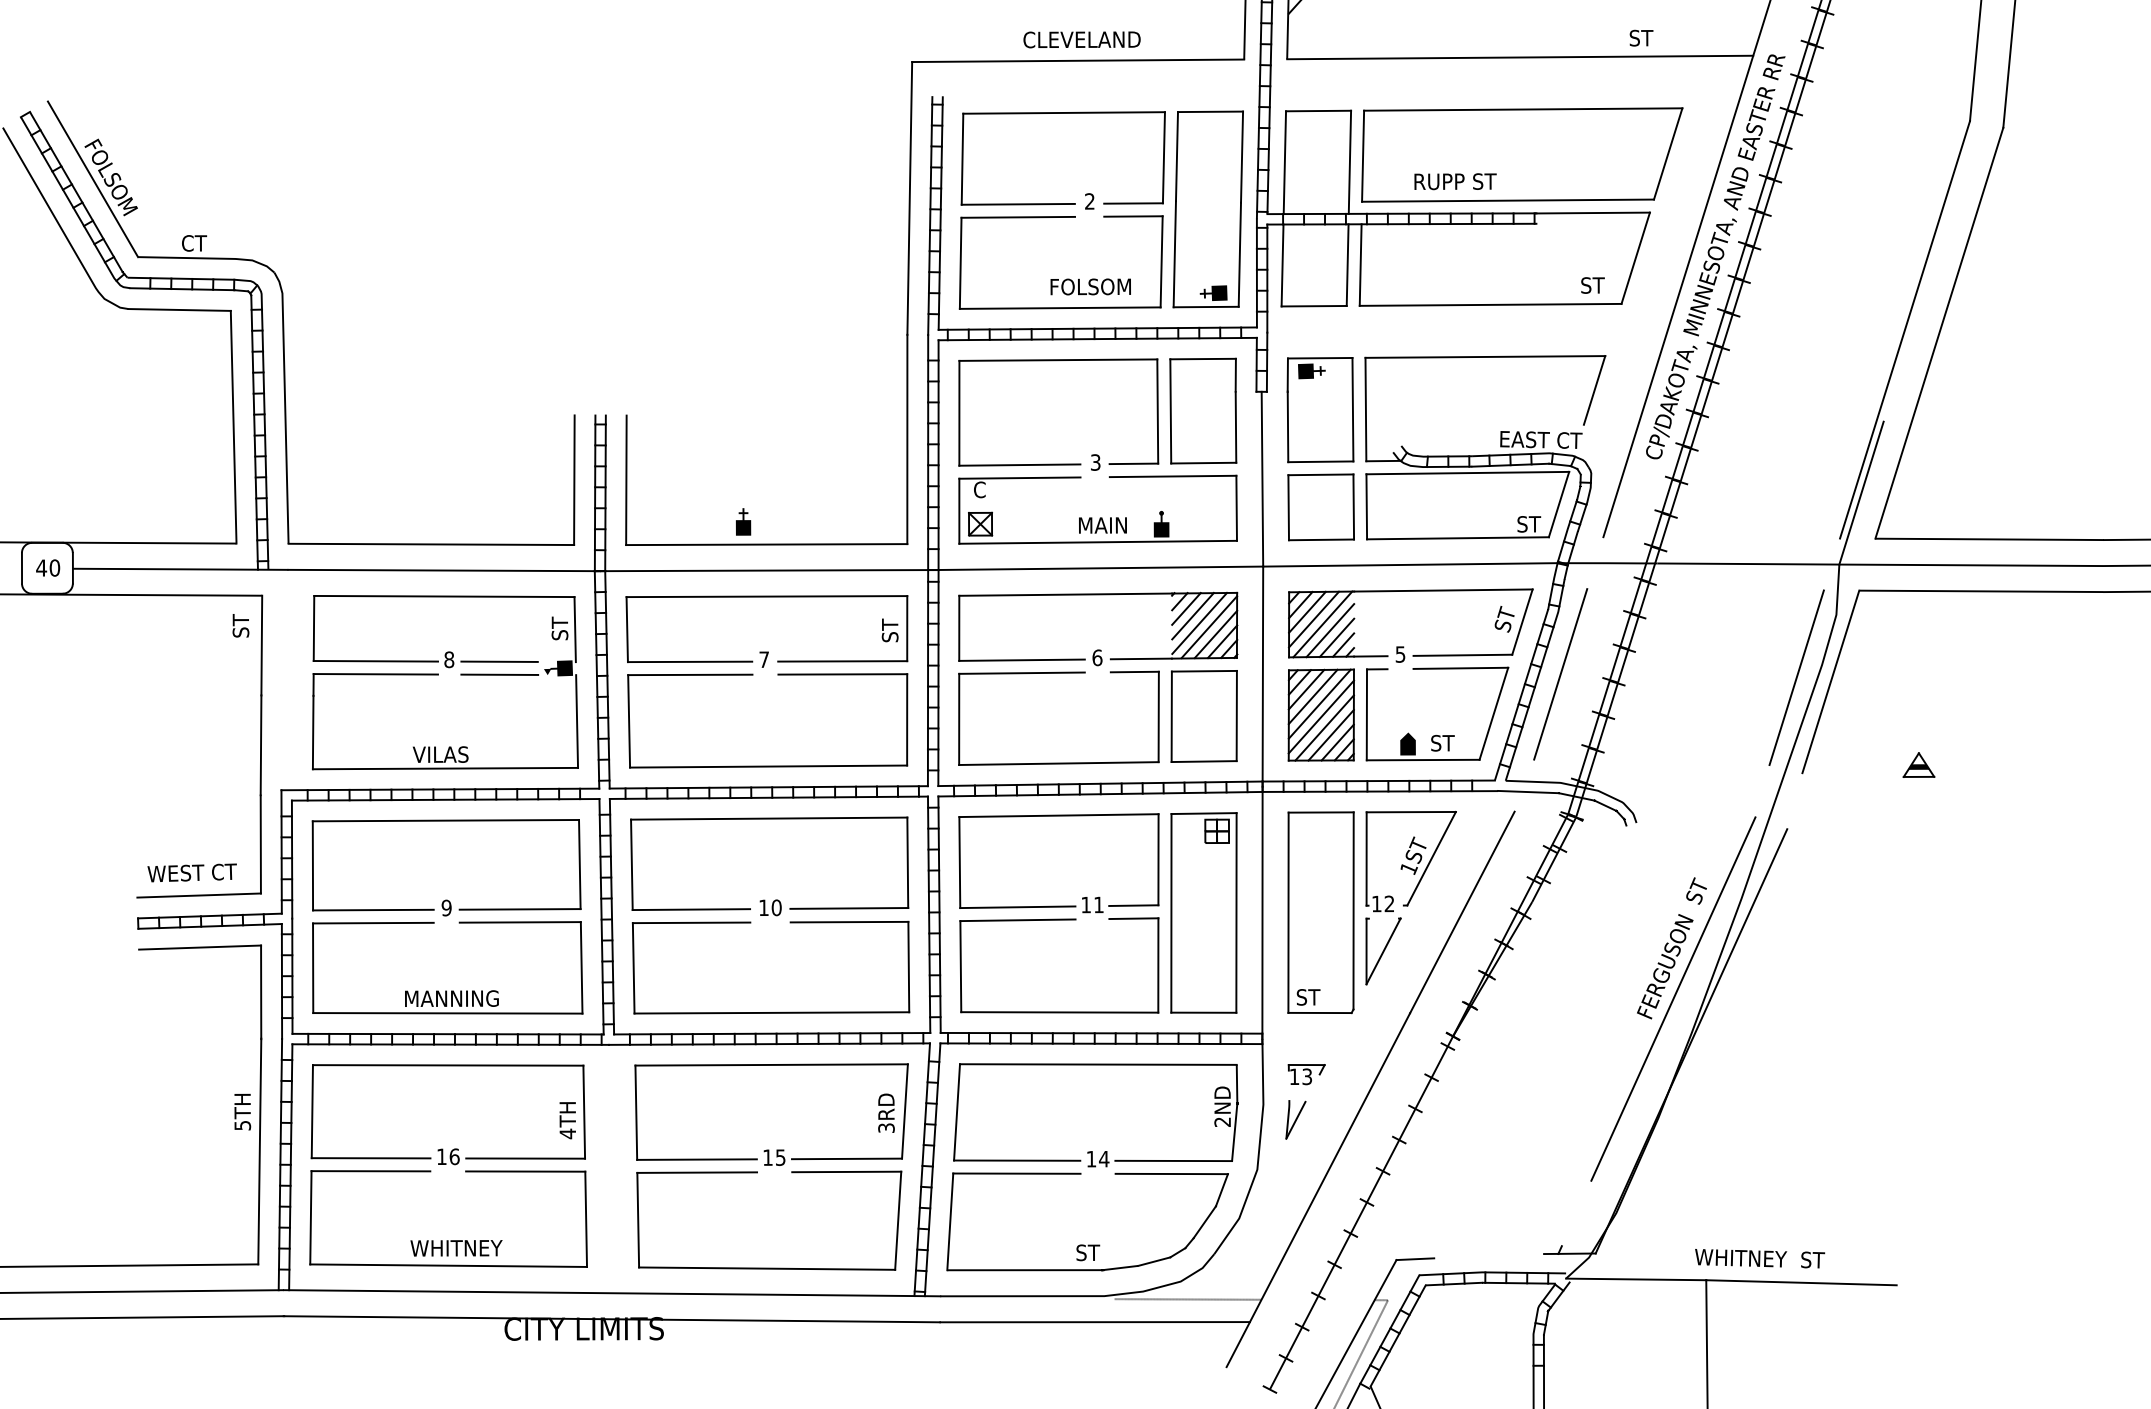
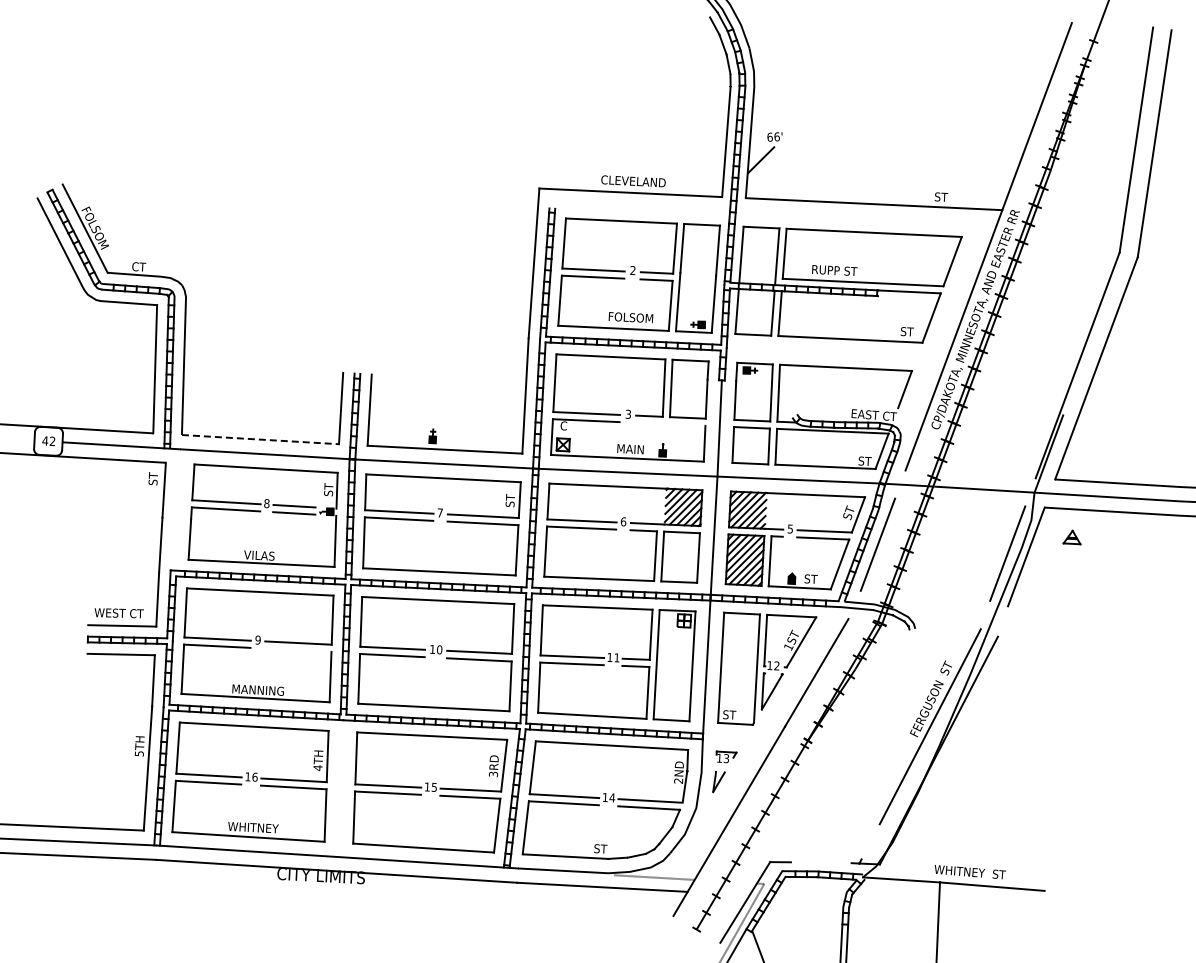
line: (1172, 474) -> (670, 423), removed
line: (431, 544) -> (260, 439), solid -> dashed
text: (54, 568) -> (52, 441), 40 -> 42
part: (1917, 765) -> (1071, 537), moved
line: (519, 921) -> (297, 649), removed

